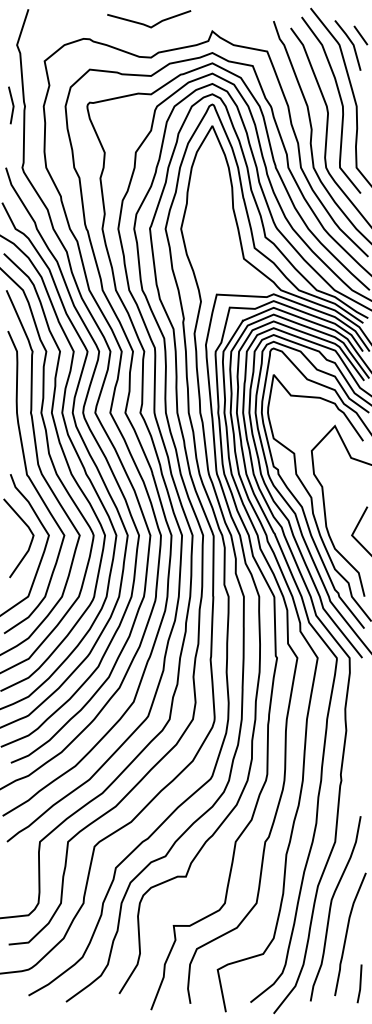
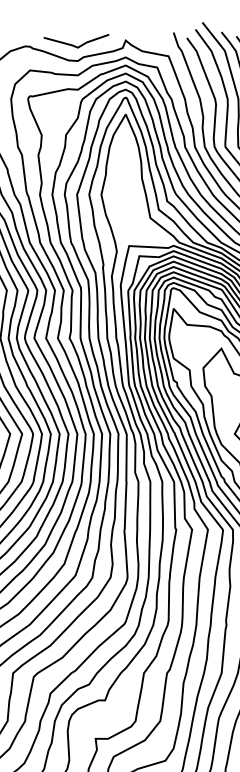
line: (146, 24) -> (74, 45), moved

